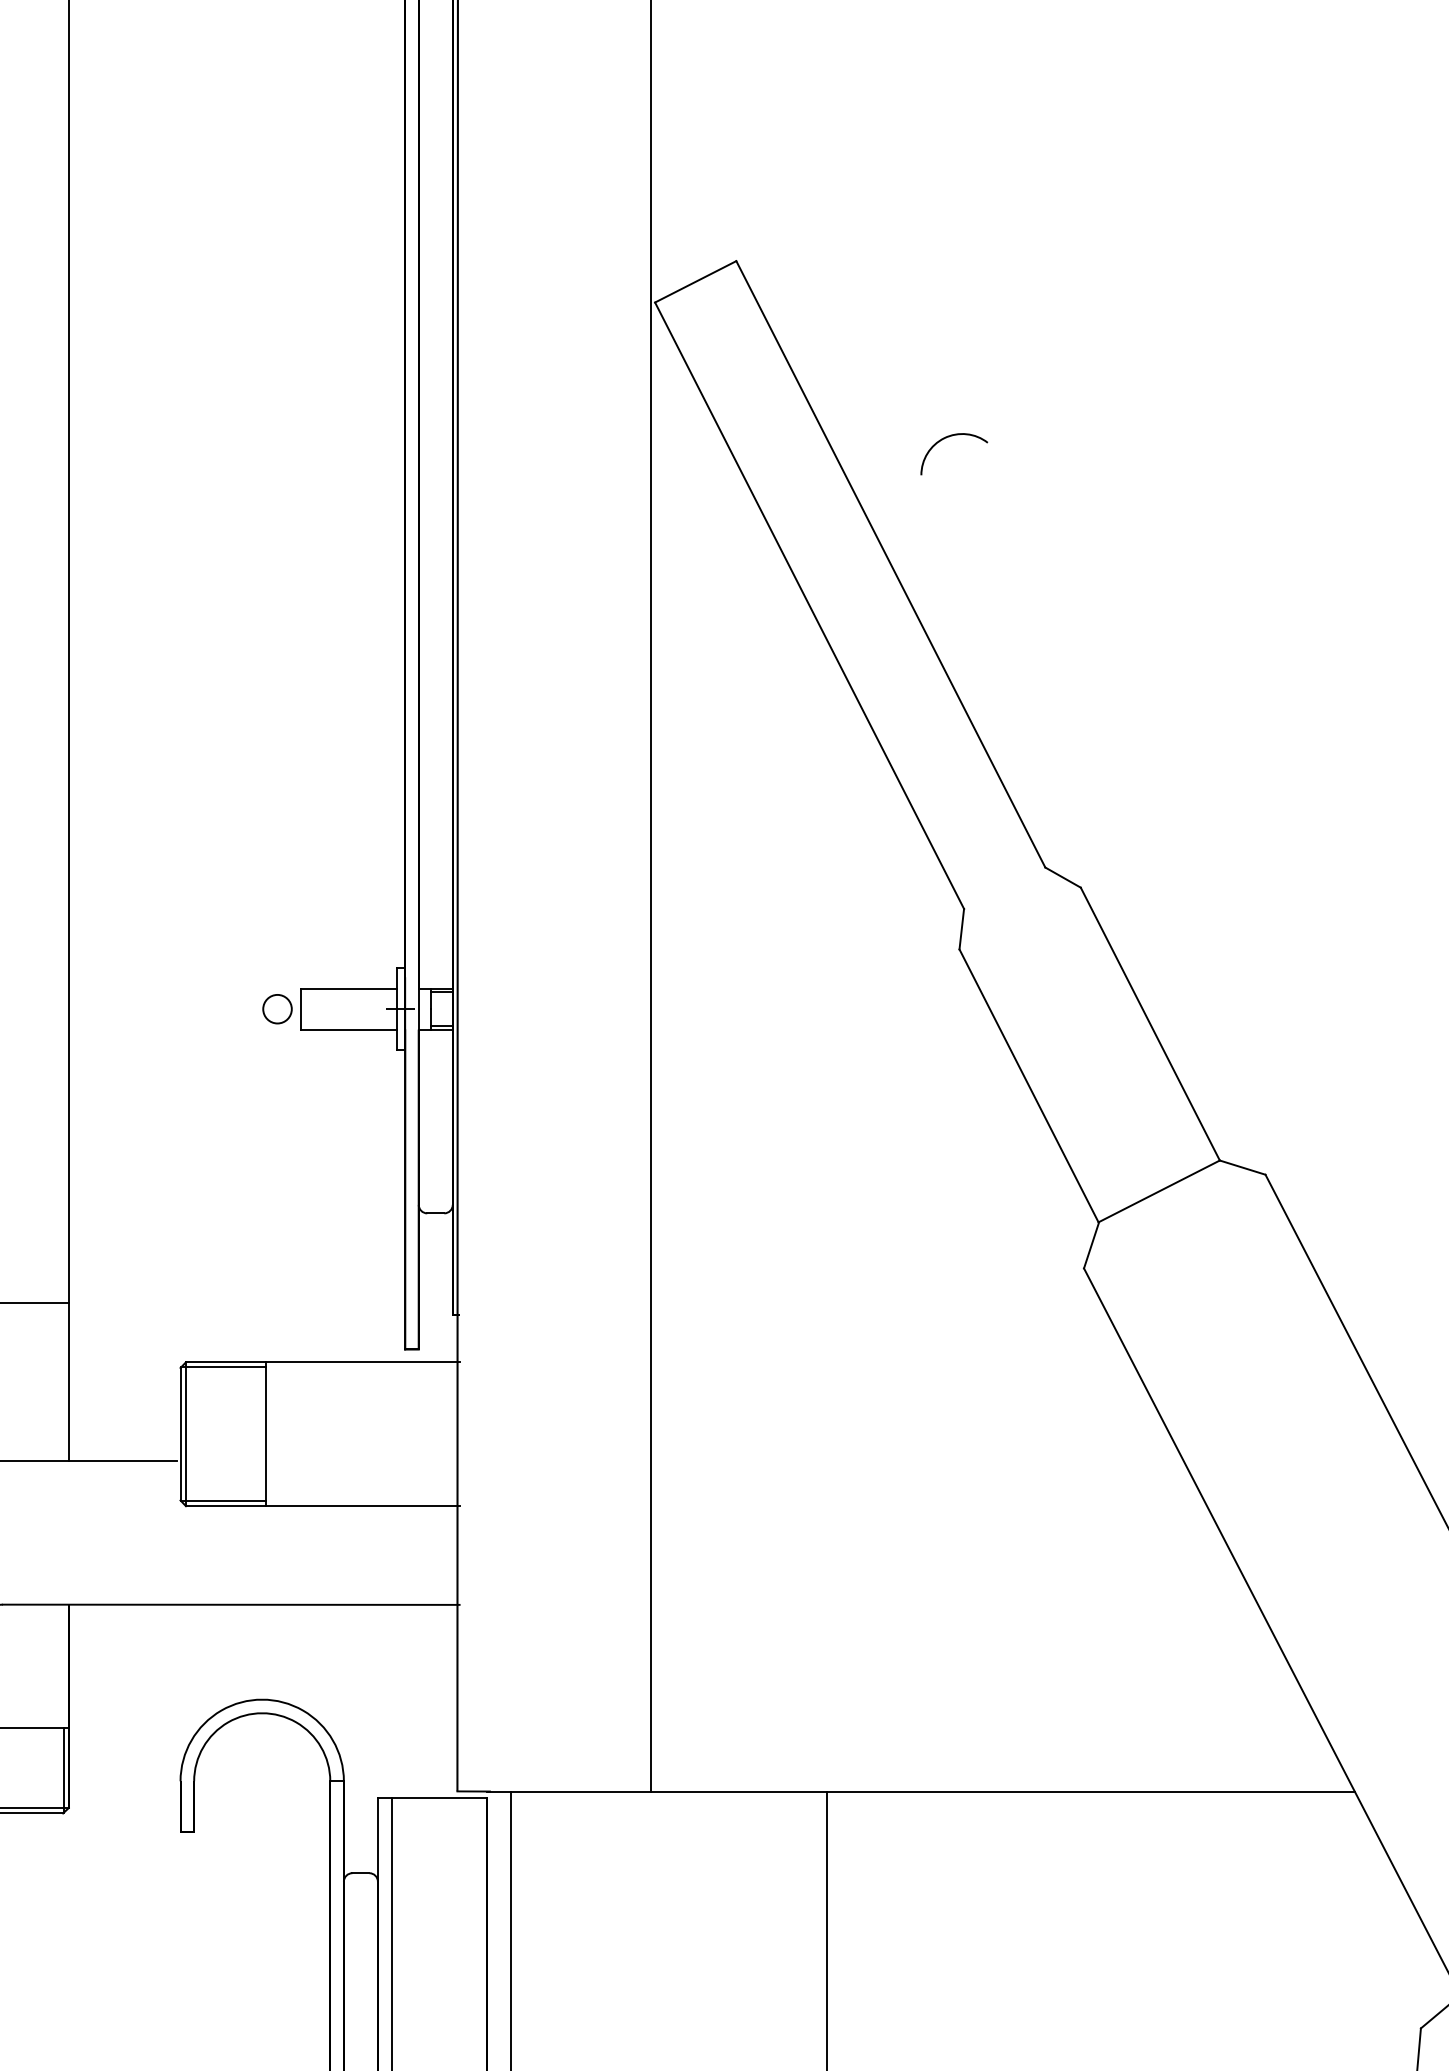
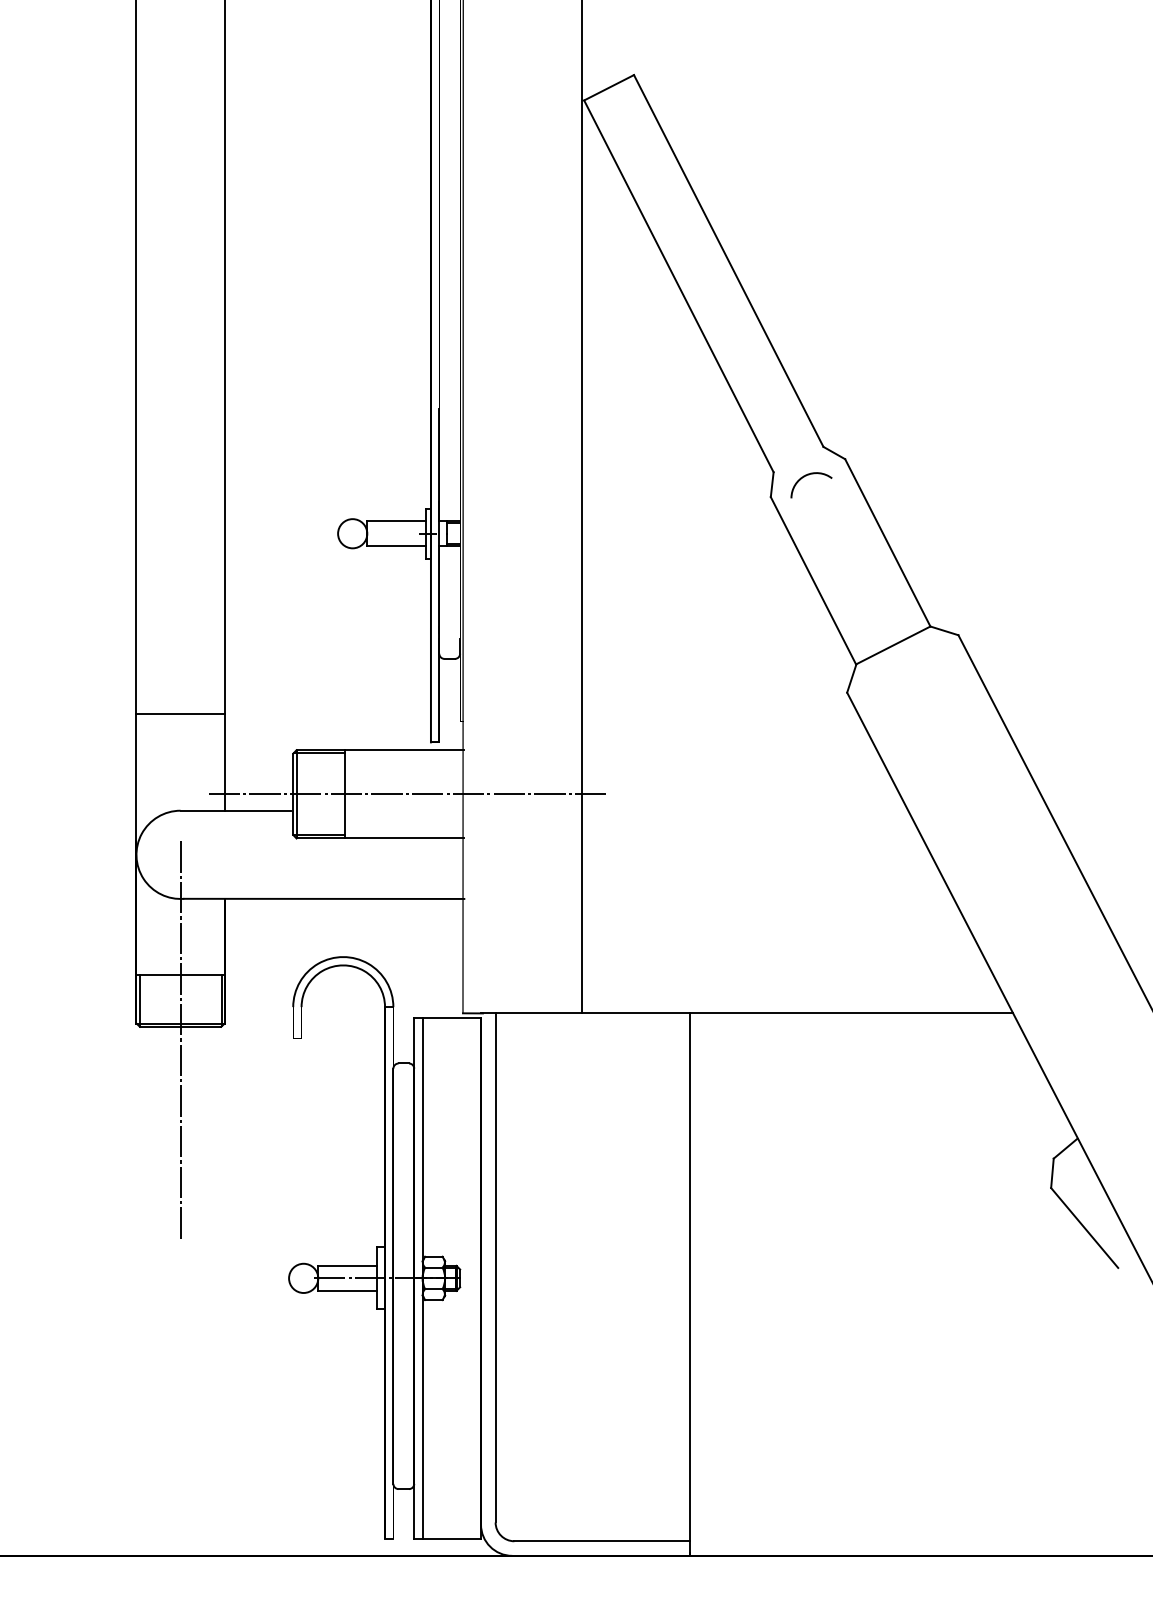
arc: (950, 437) -> (809, 475), moved
circle: (277, 1008) -> (352, 533), size x1.67
line: (365, 1434) -> (406, 794), added

